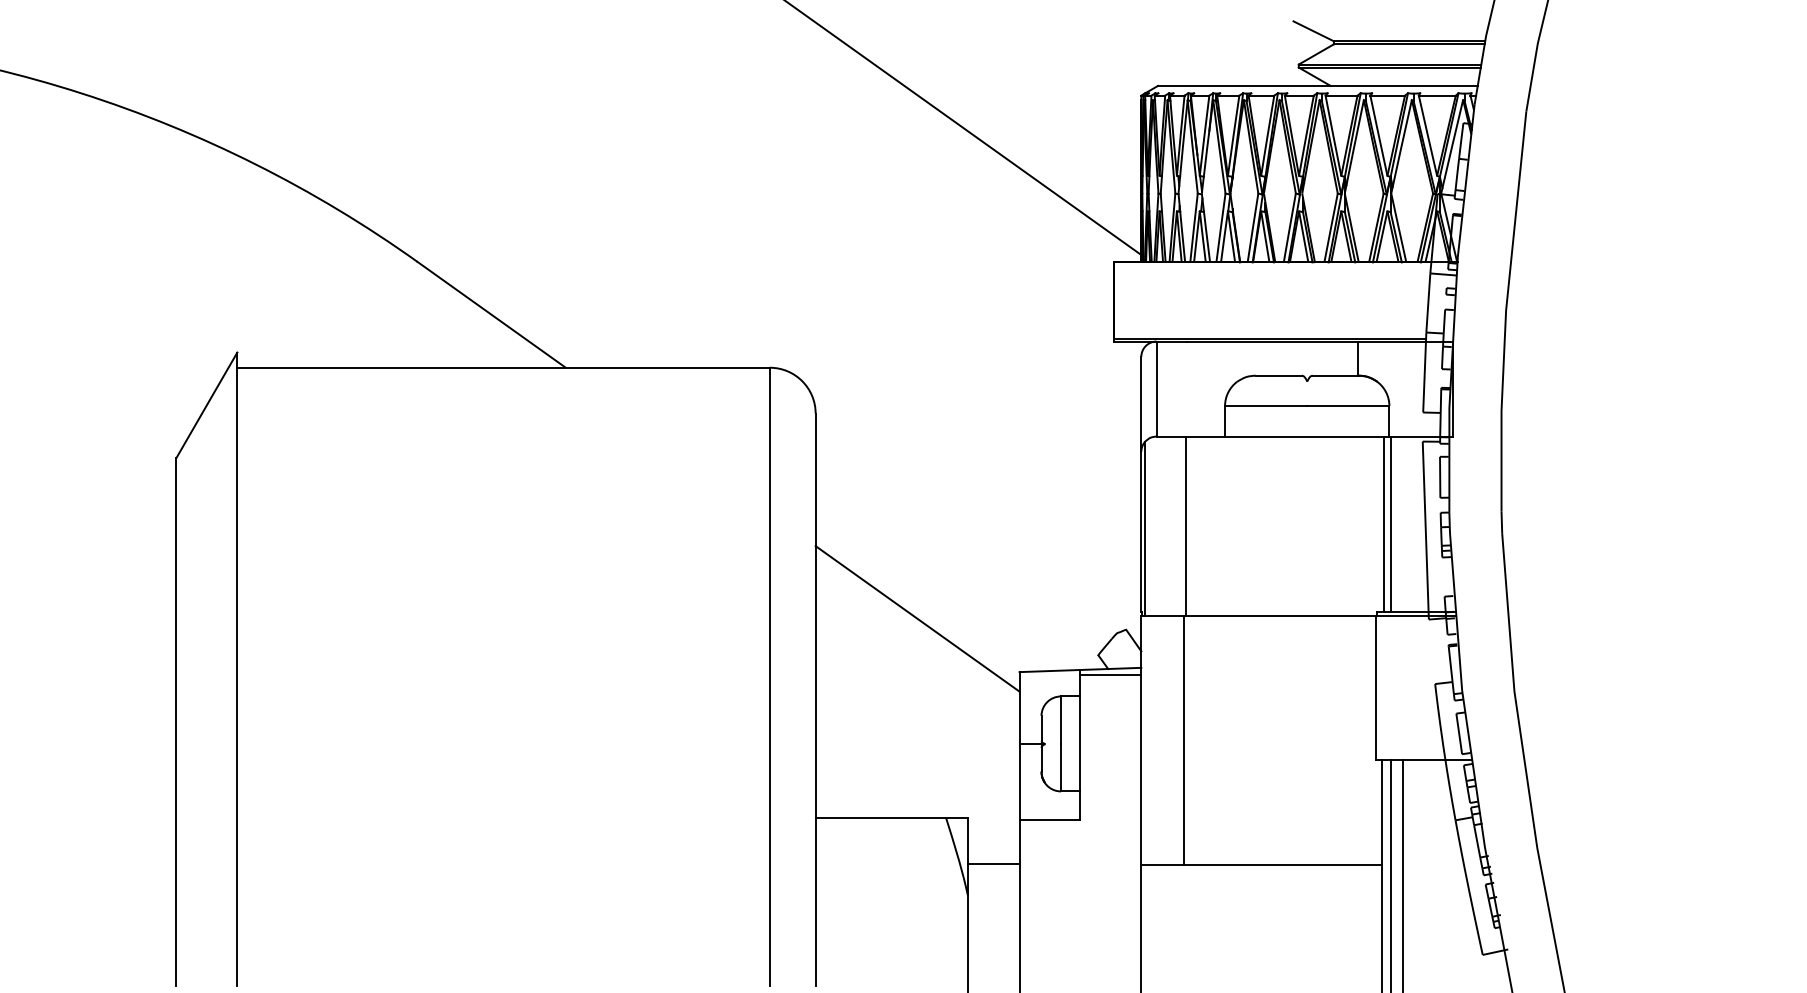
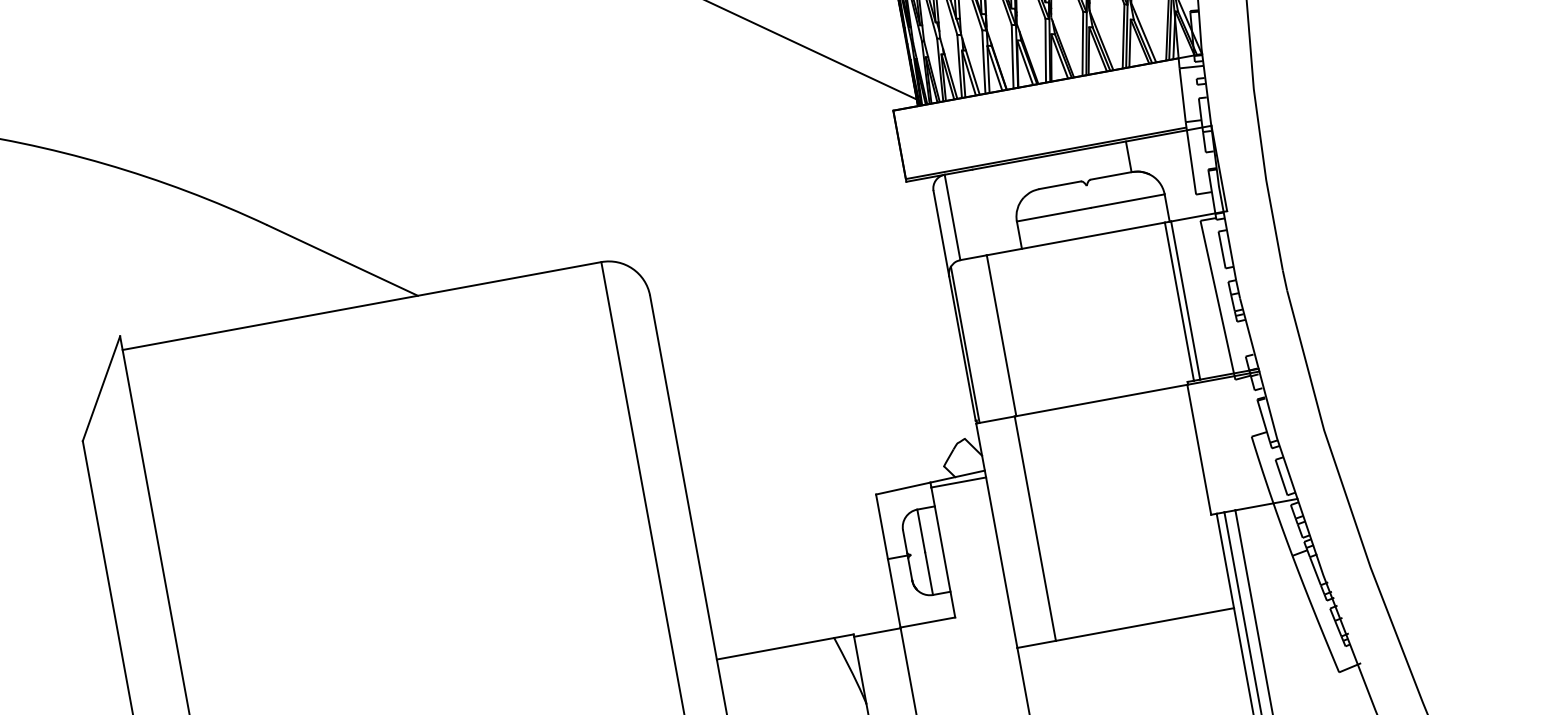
line: (917, 618) -> (775, 463), removed
line: (993, 863) -> (877, 632), moved

